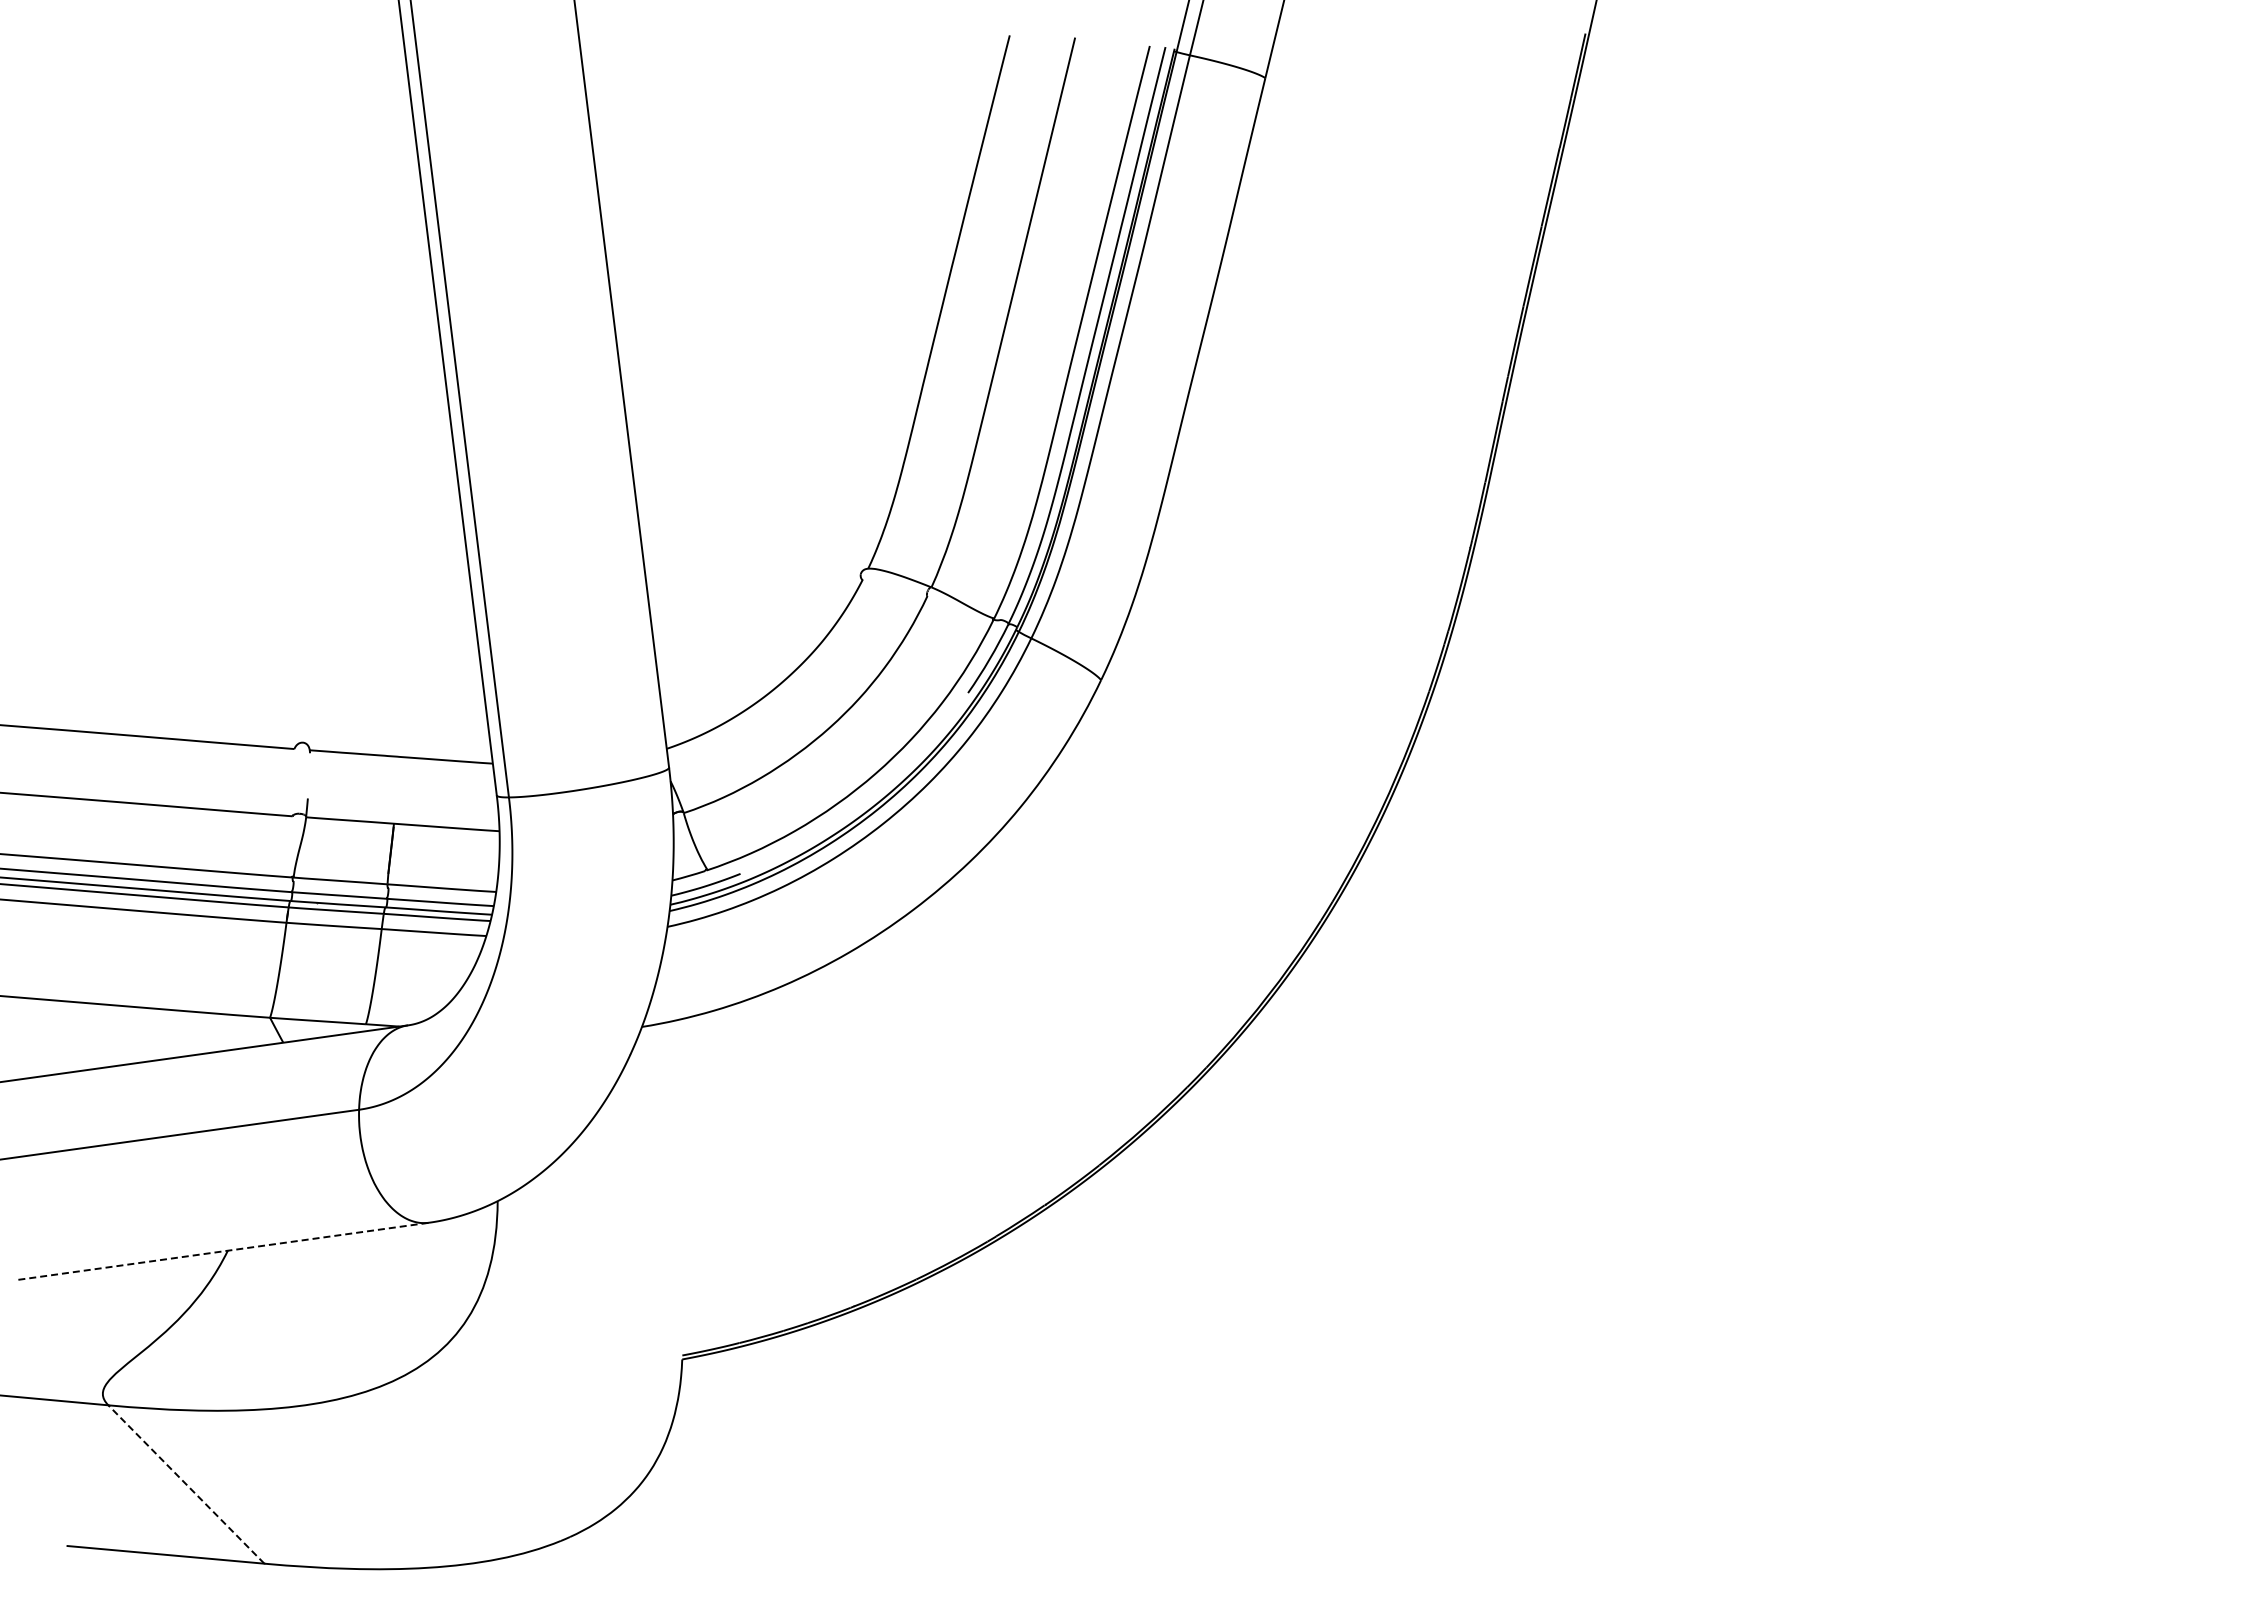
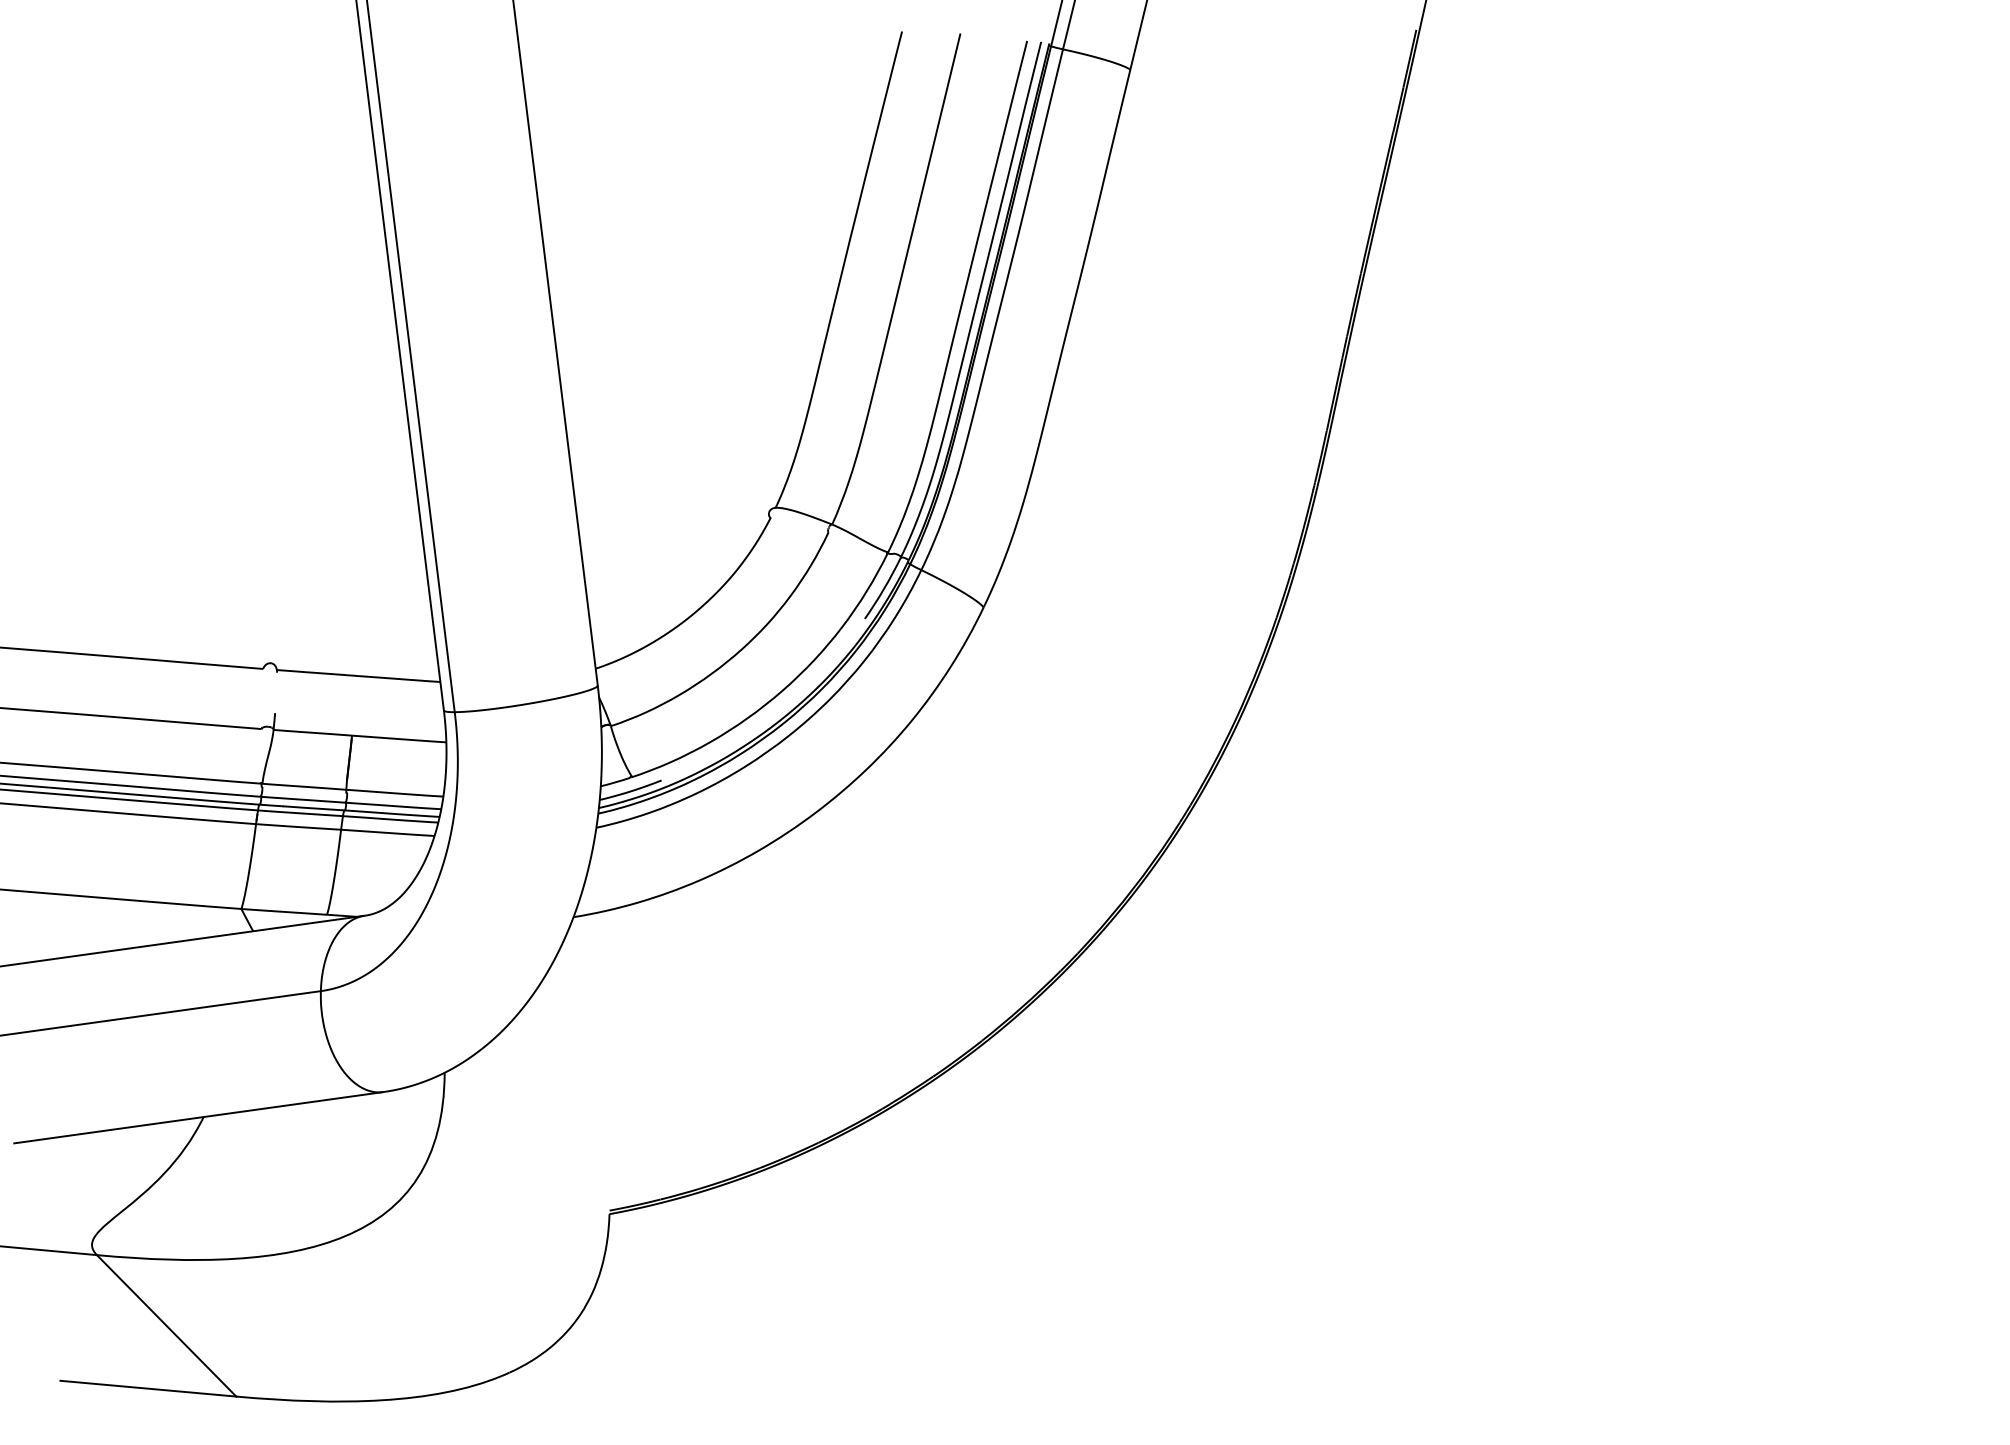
line: (221, 1251) -> (197, 1117), dashed -> solid
line: (186, 1484) -> (166, 1325), dashed -> solid

